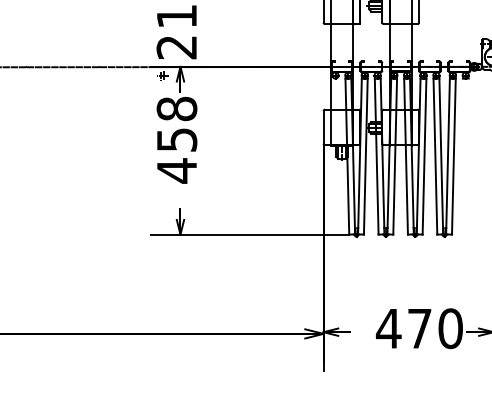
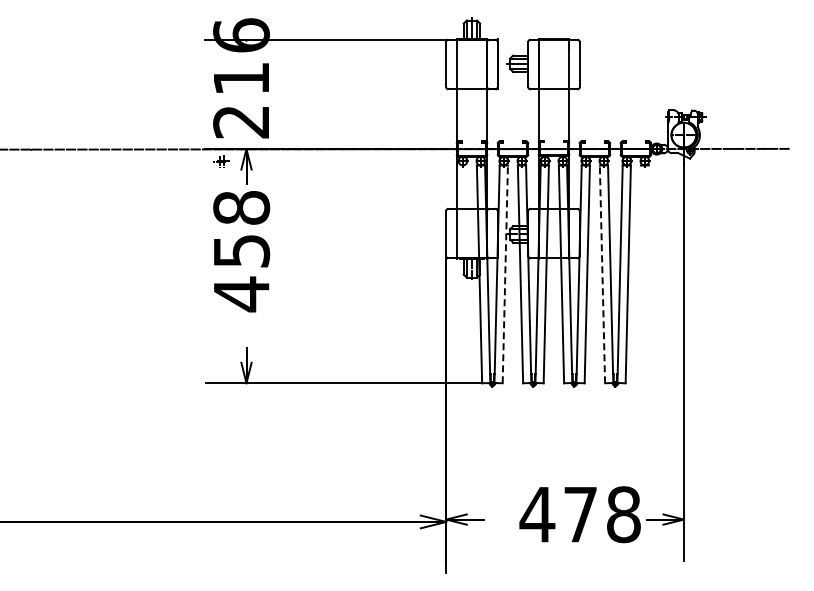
line: (365, 156) -> (505, 274), solid -> dashed
line: (435, 156) -> (602, 274), solid -> dashed
text: (450, 328) -> (623, 514), 470 -> 478

